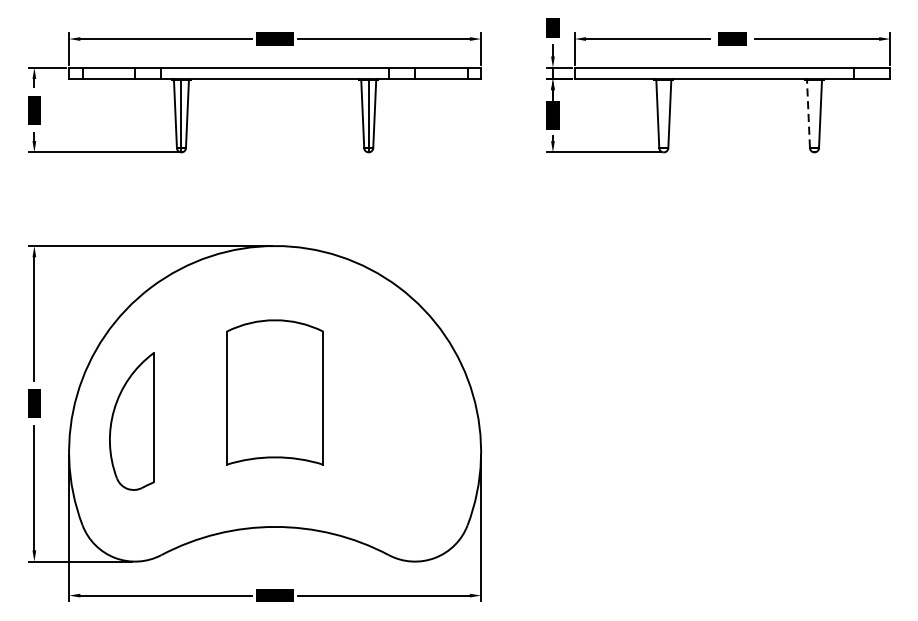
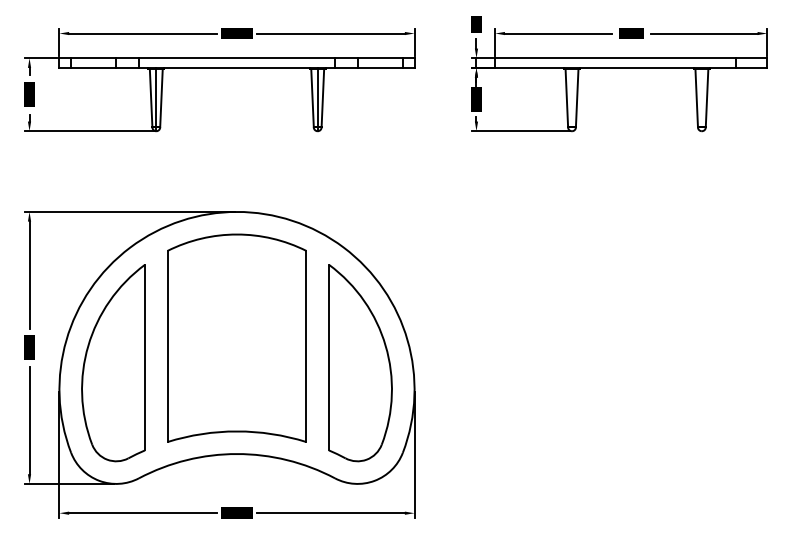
line: (808, 113) -> (696, 97), dashed -> solid
part: (274, 391) -> (236, 337), size x1.67
part: (131, 421) -> (113, 363), size x1.67
part: (418, 421) -> (360, 363), added

